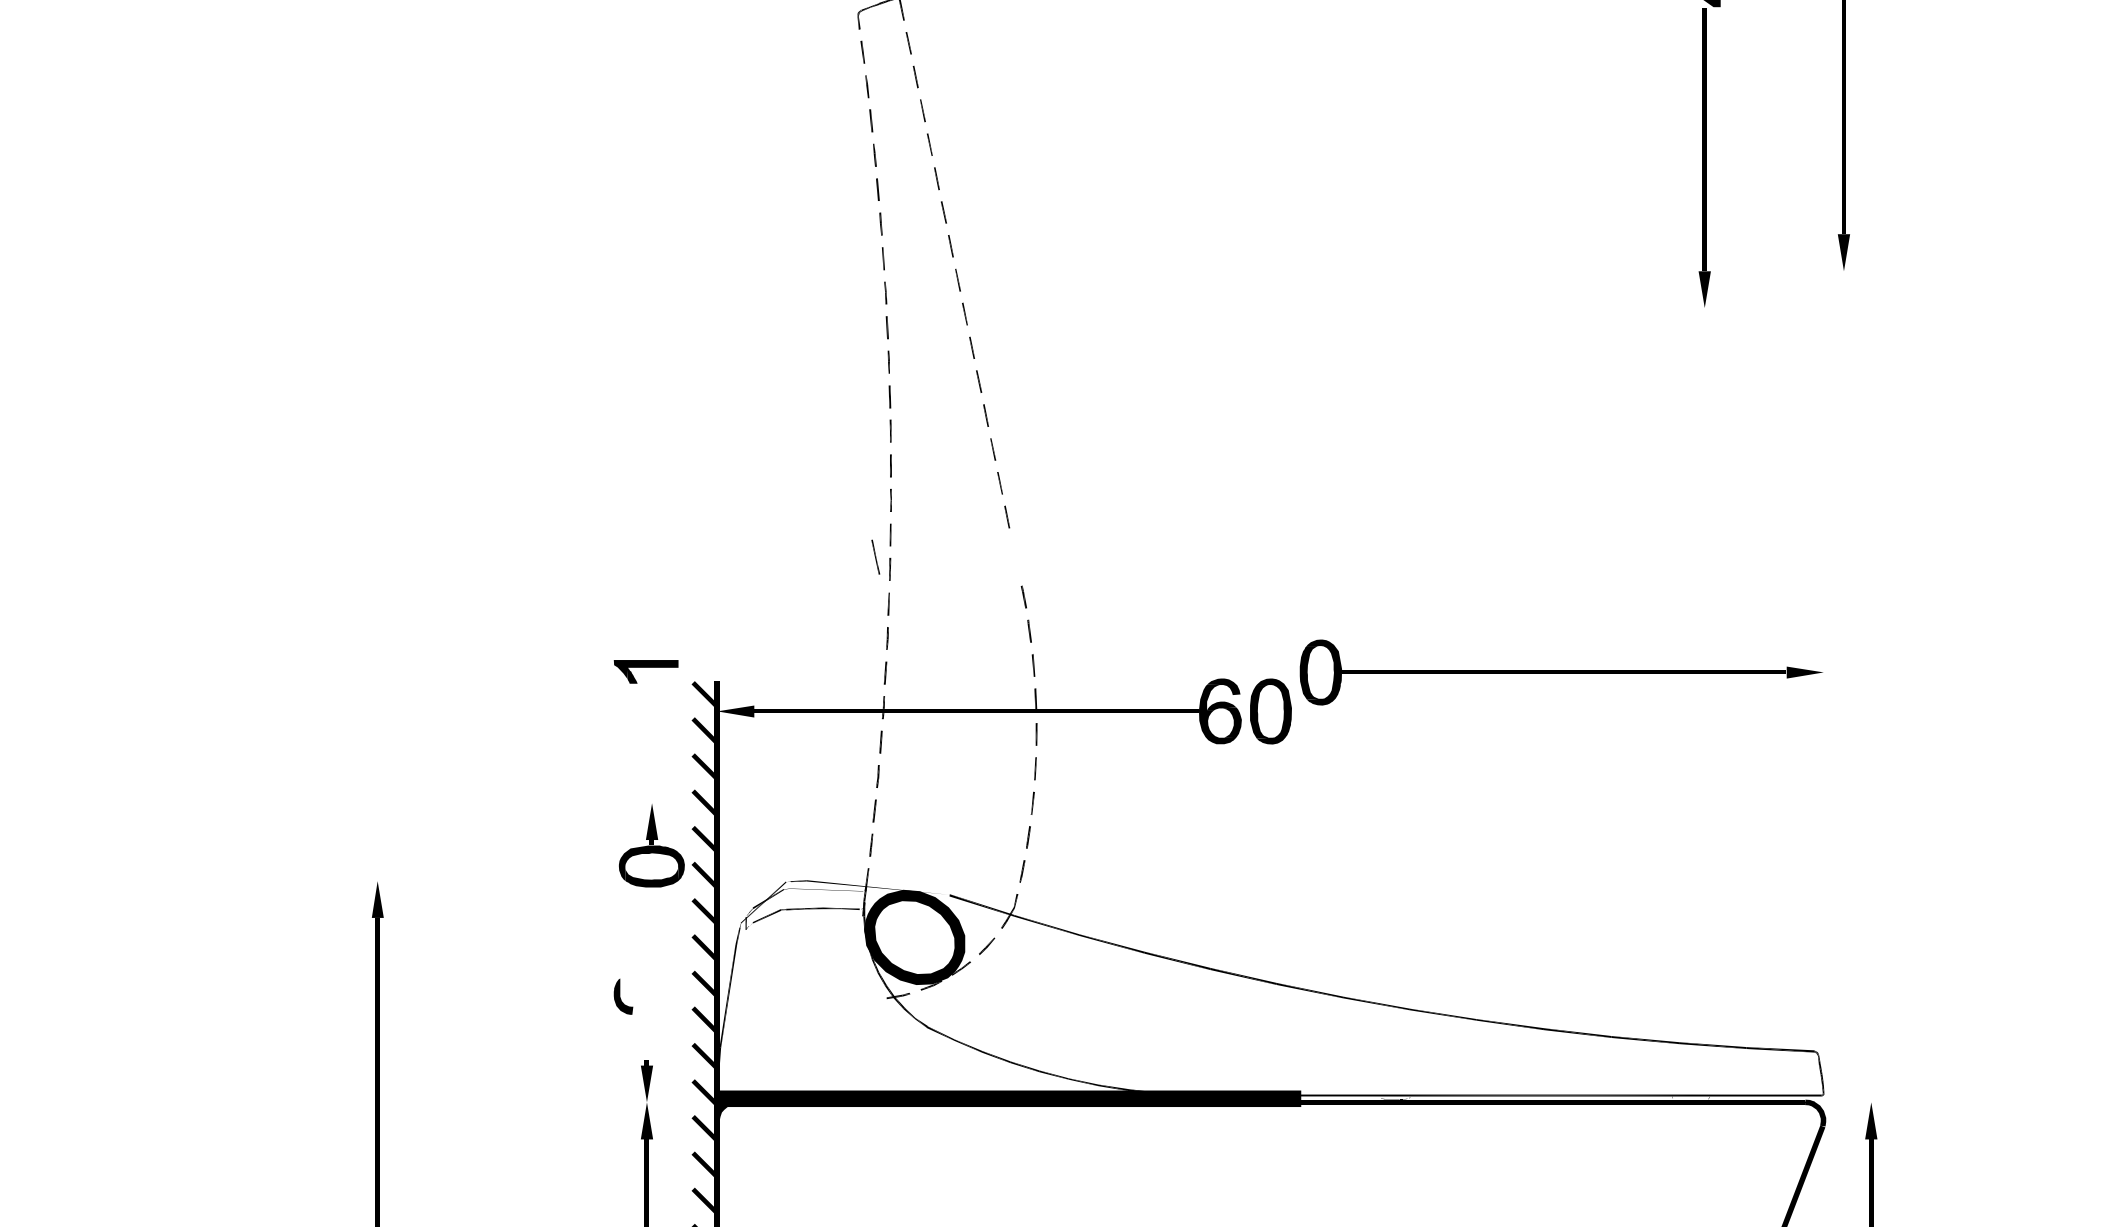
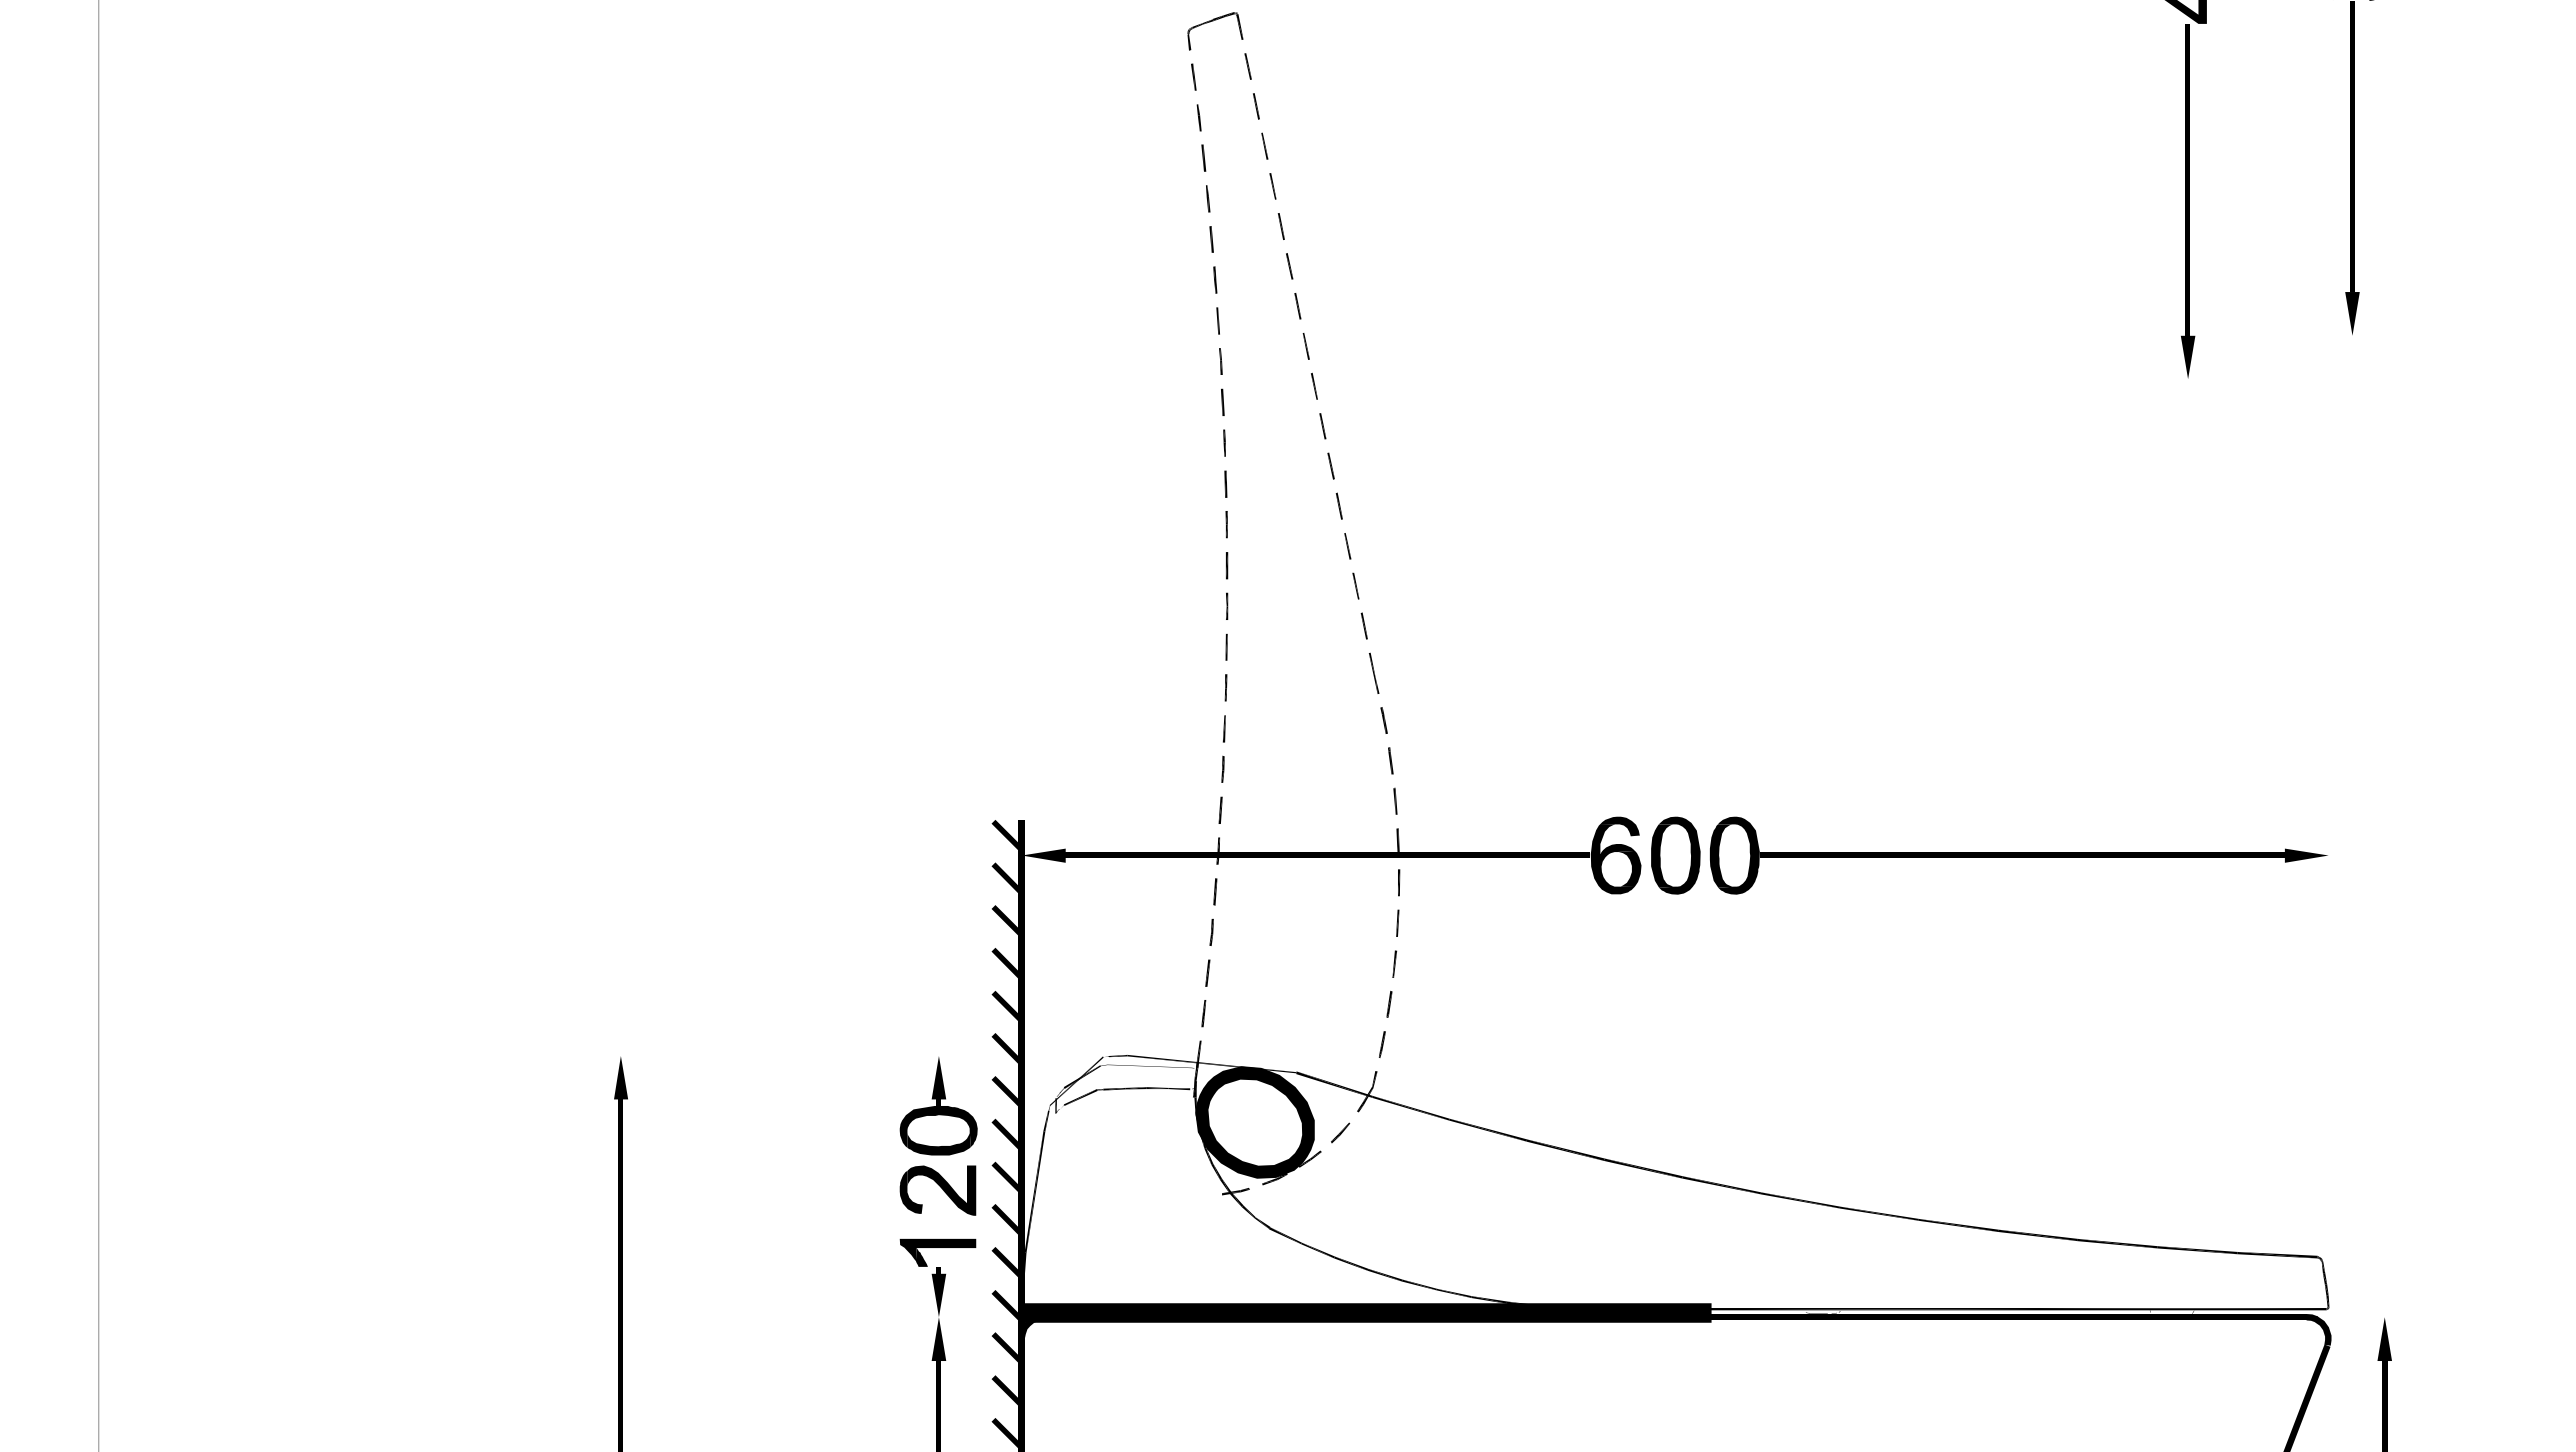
line: (875, 556) -> (1373, 672), moved
part: (645, 671) -> (937, 1252), moved
part: (1561, 672) -> (2018, 855), moved
part: (651, 845) -> (938, 1105), moved
fill: (877, 888) -> (1211, 1064), added
fill: (649, 995) -> (941, 1190), added

